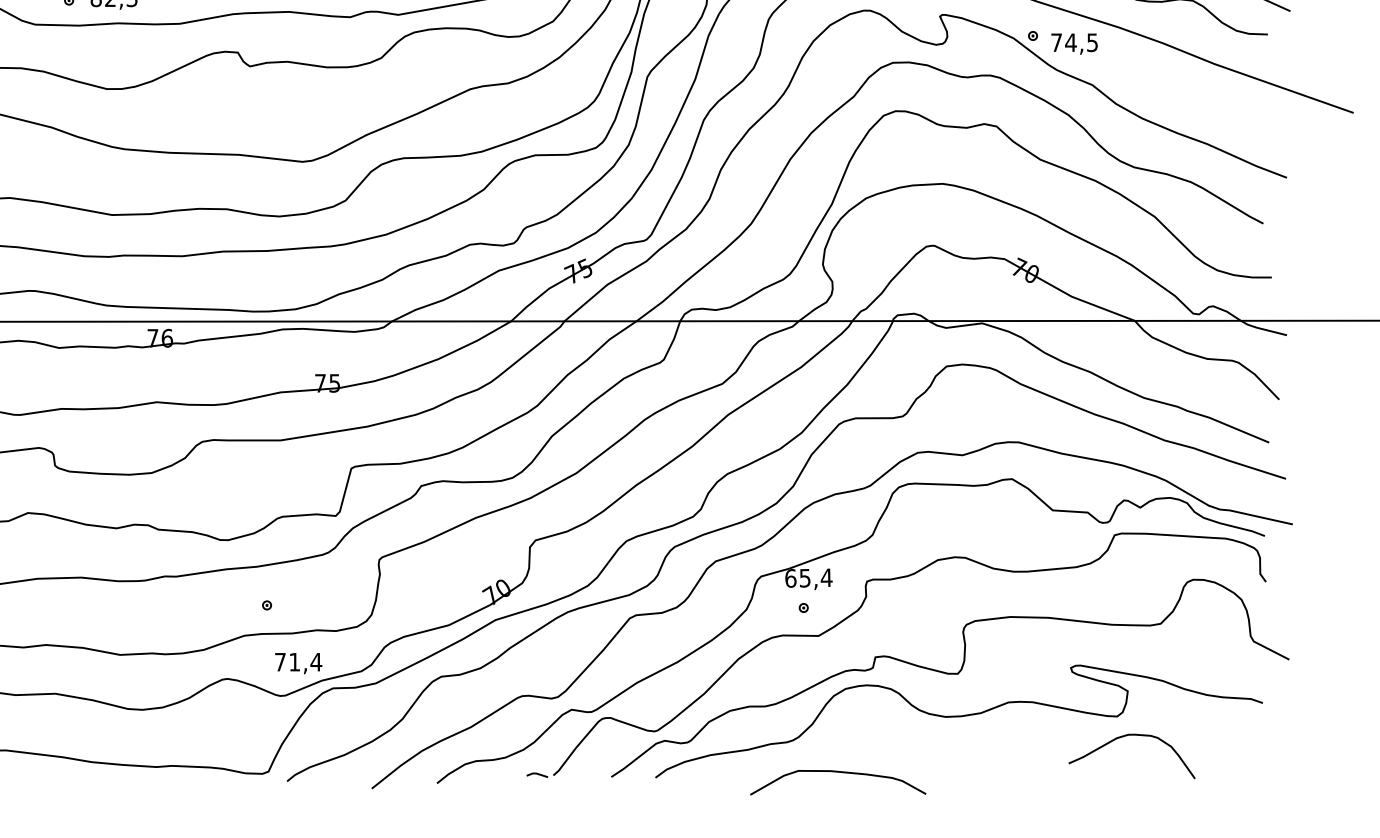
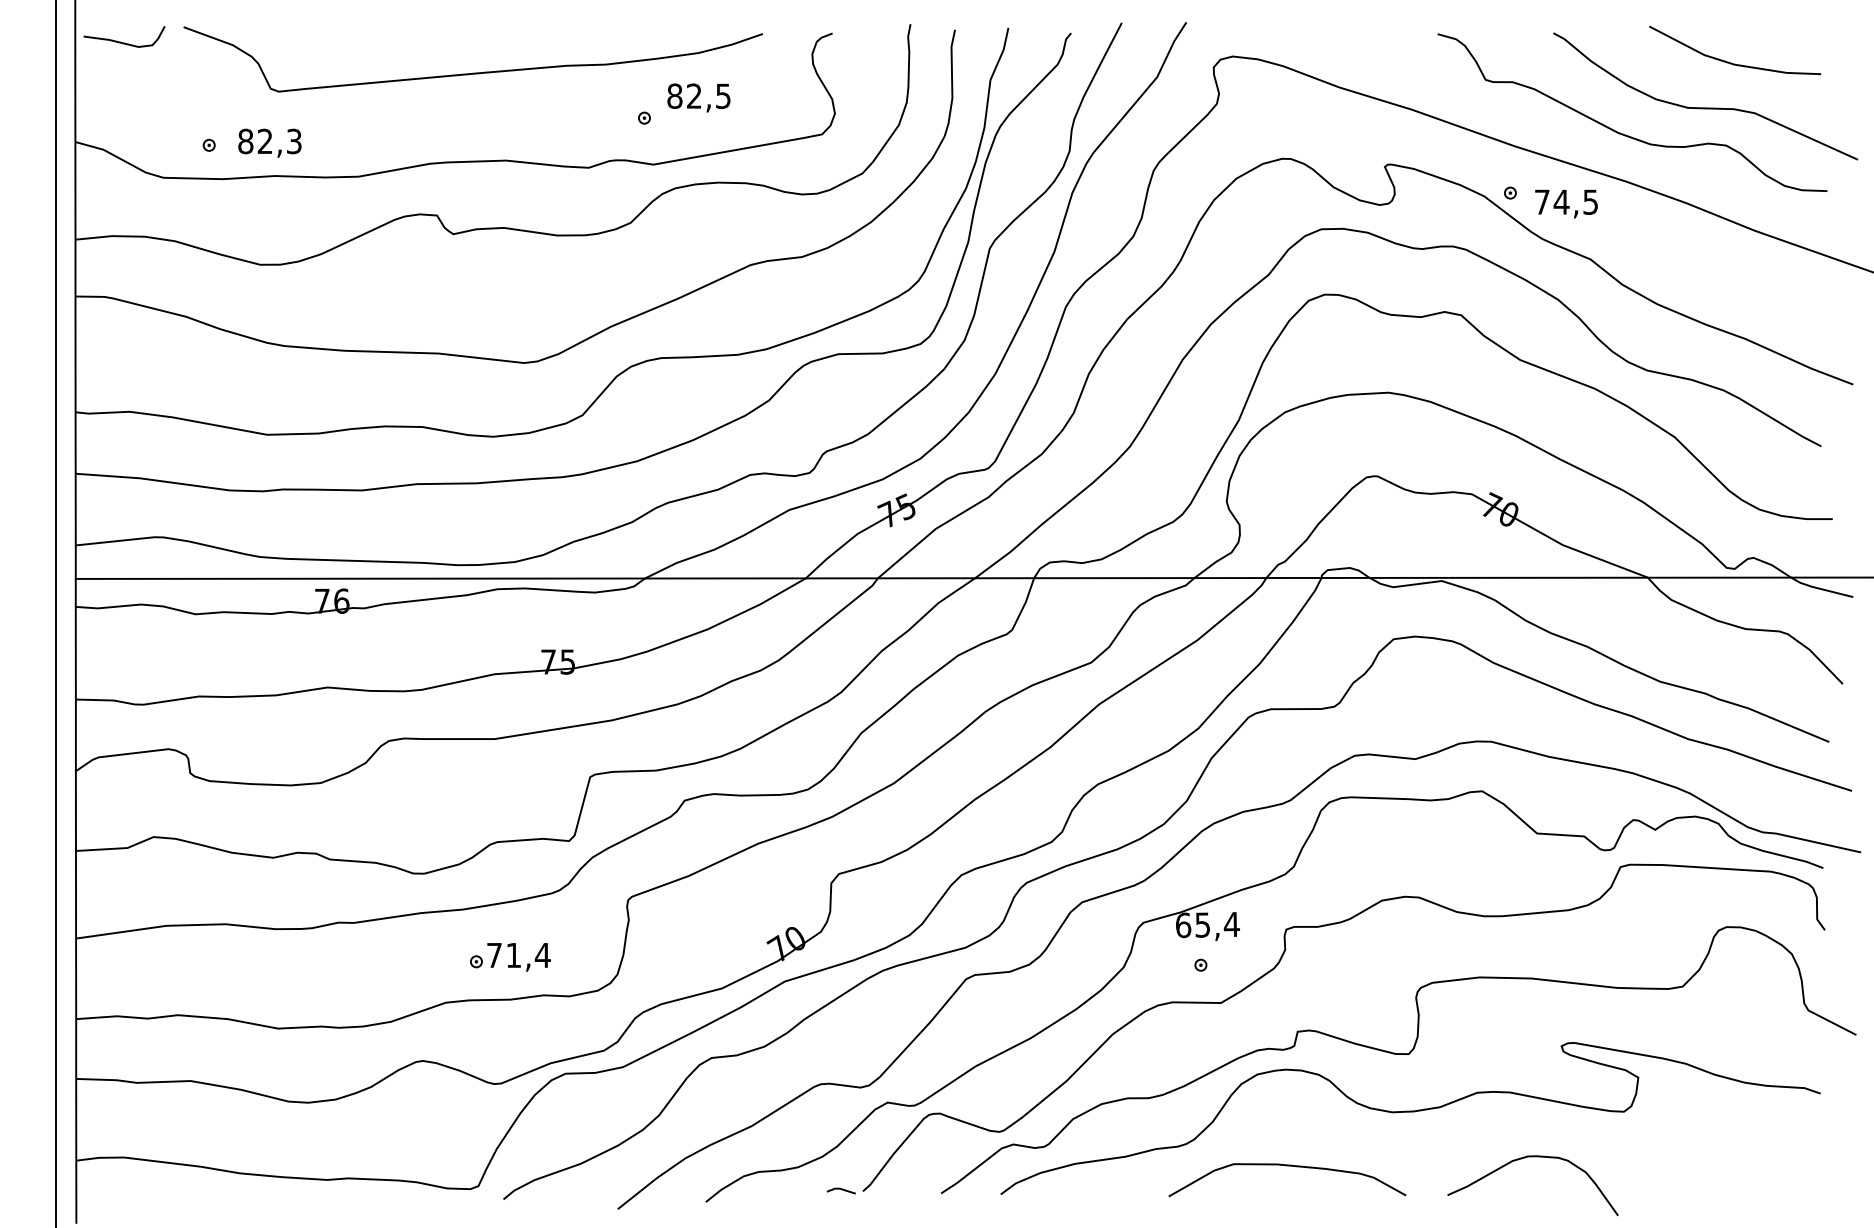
text: (298, 663) -> (518, 957), moved
curve: (1126, 736) -> (1525, 1158), moved
curve: (838, 772) -> (1287, 1166), moved

